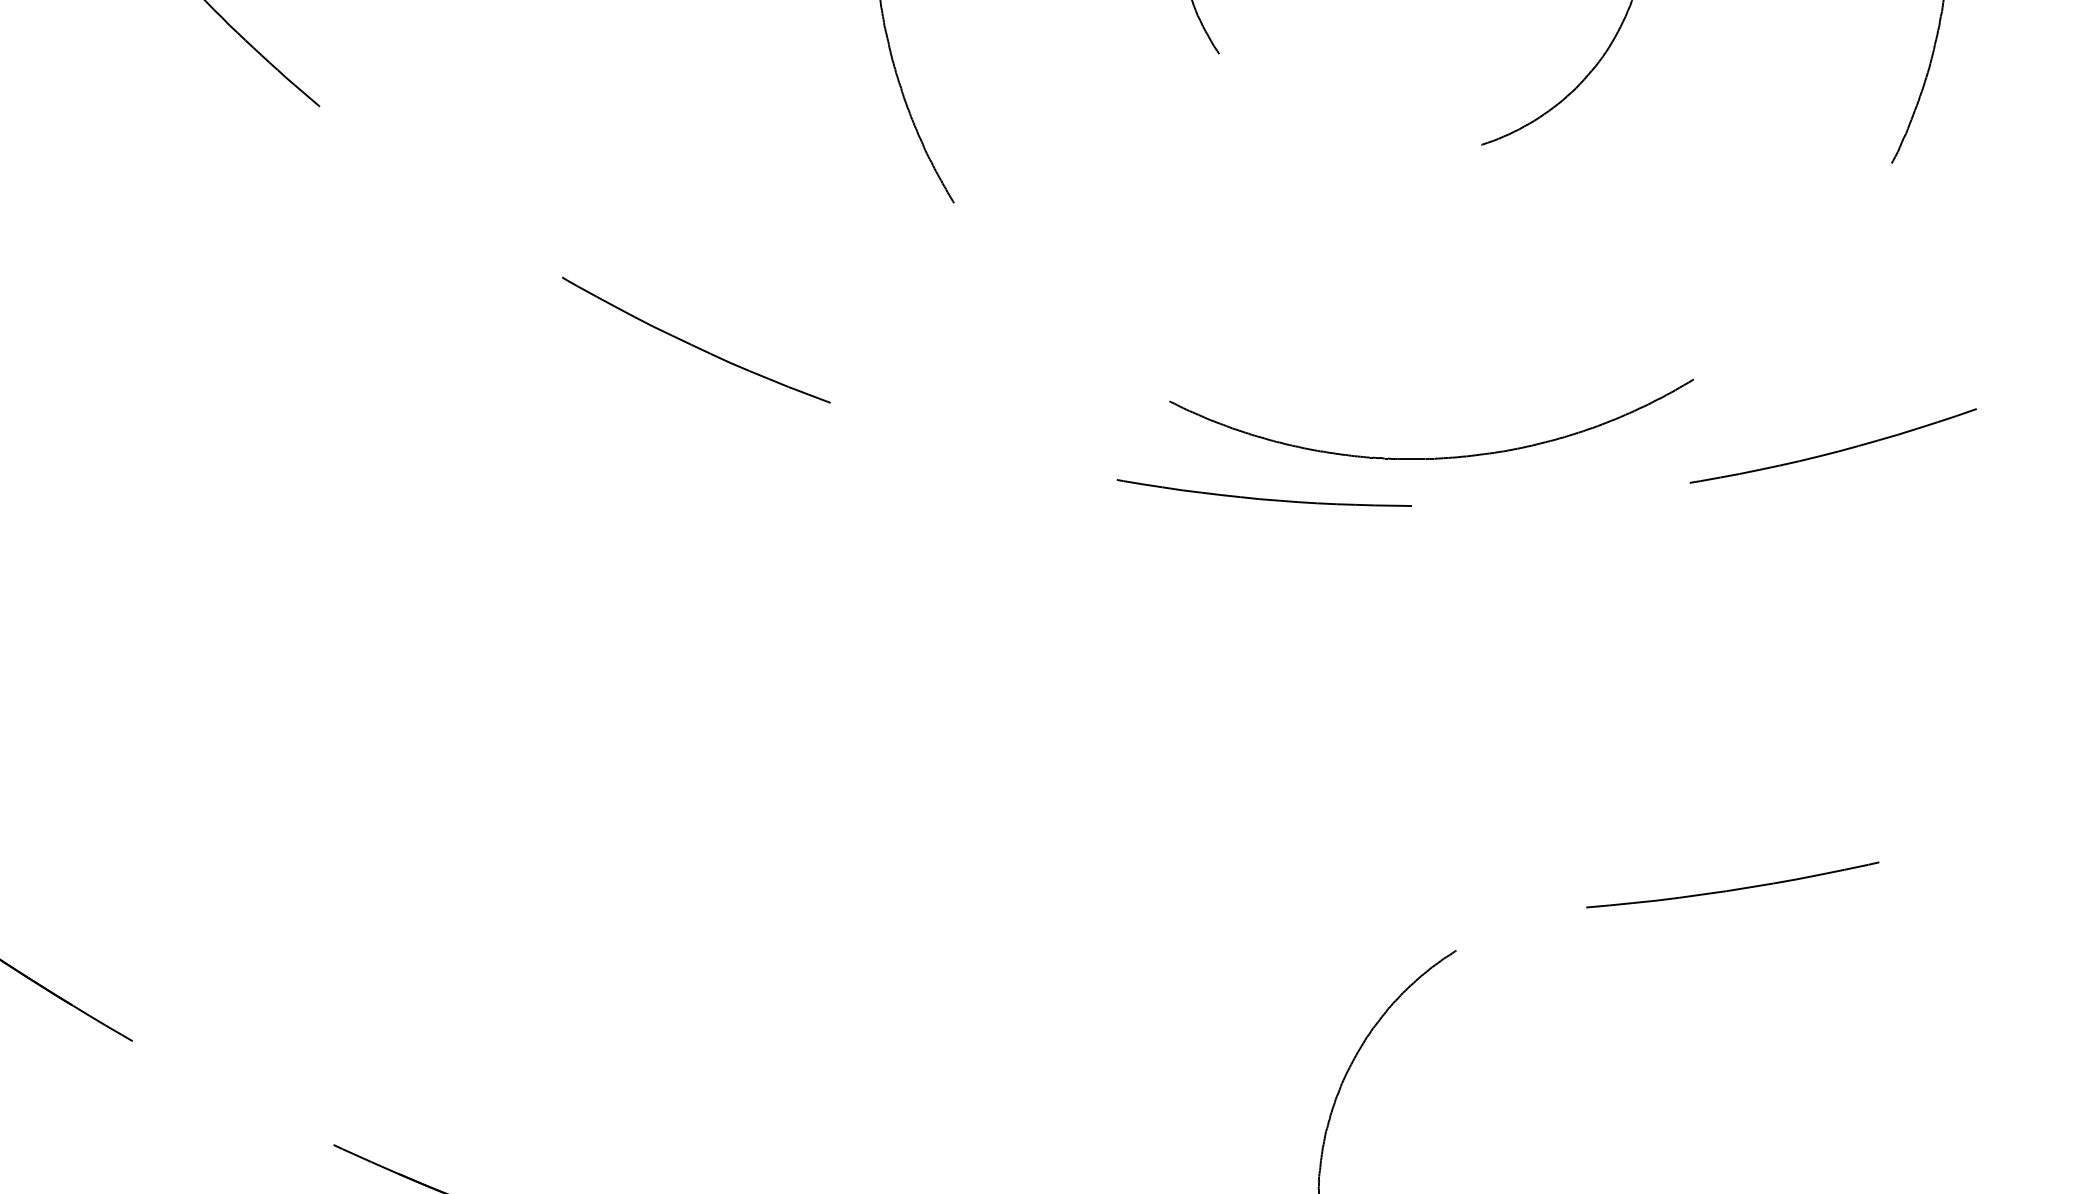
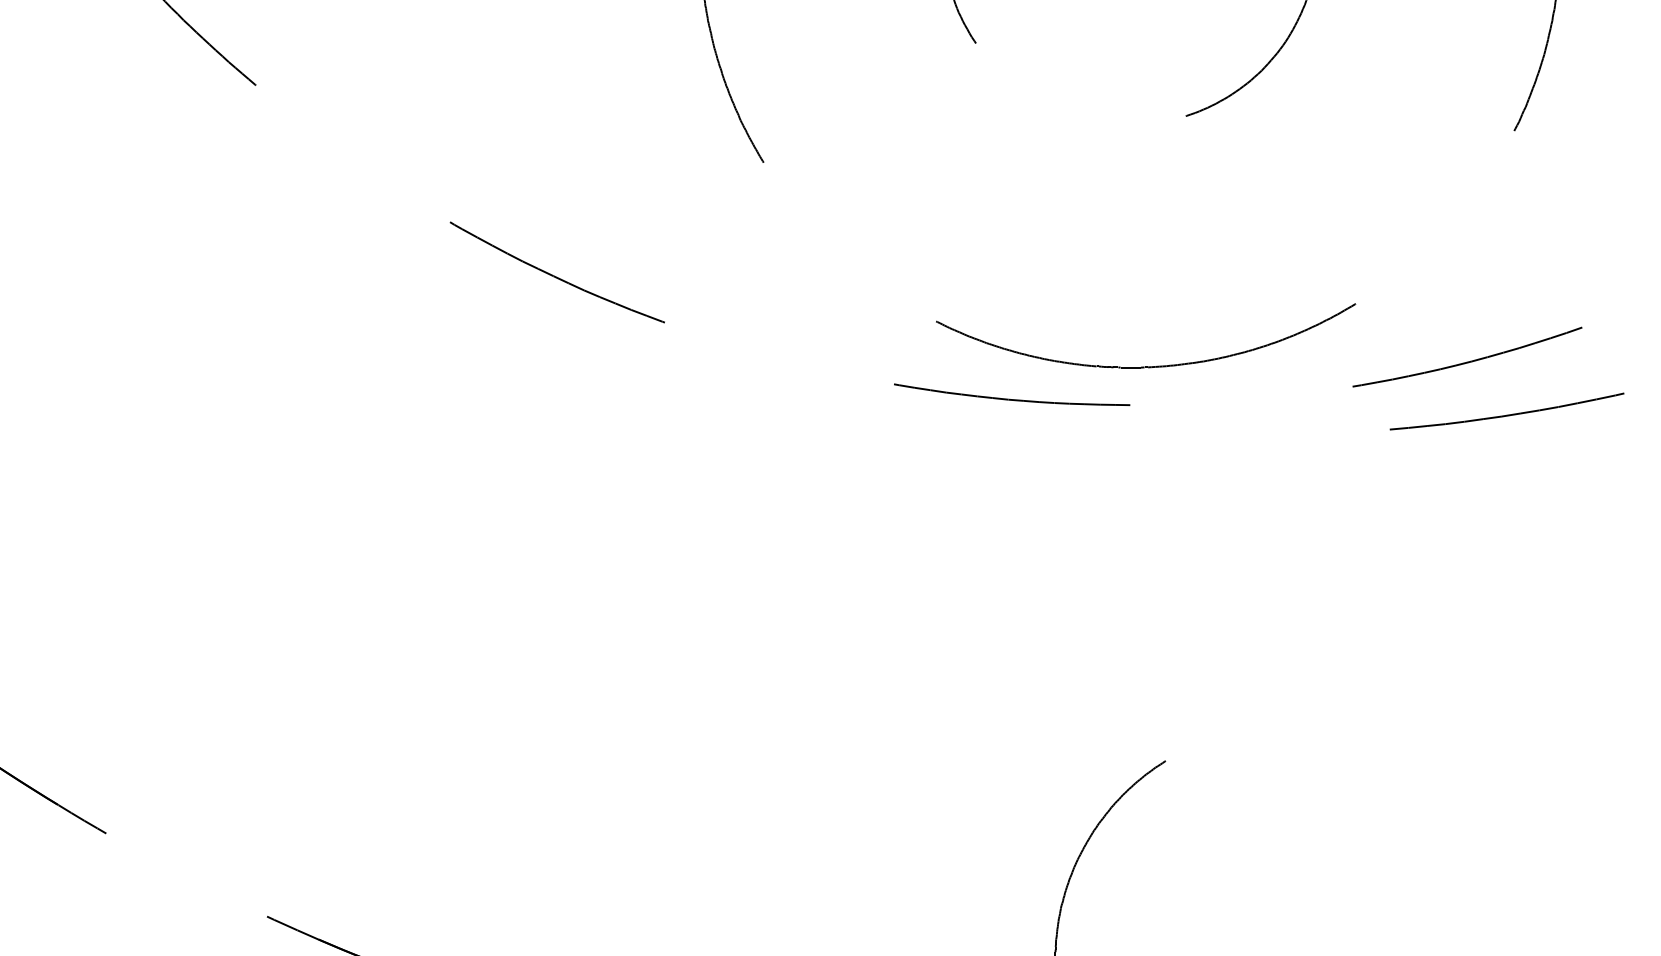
curve: (1735, 888) -> (1509, 414), moved

